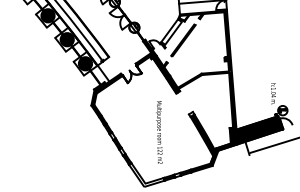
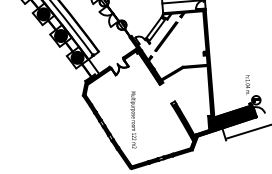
text: (159, 131) -> (133, 119), moved
fill: (147, 174) -> (133, 158), added

